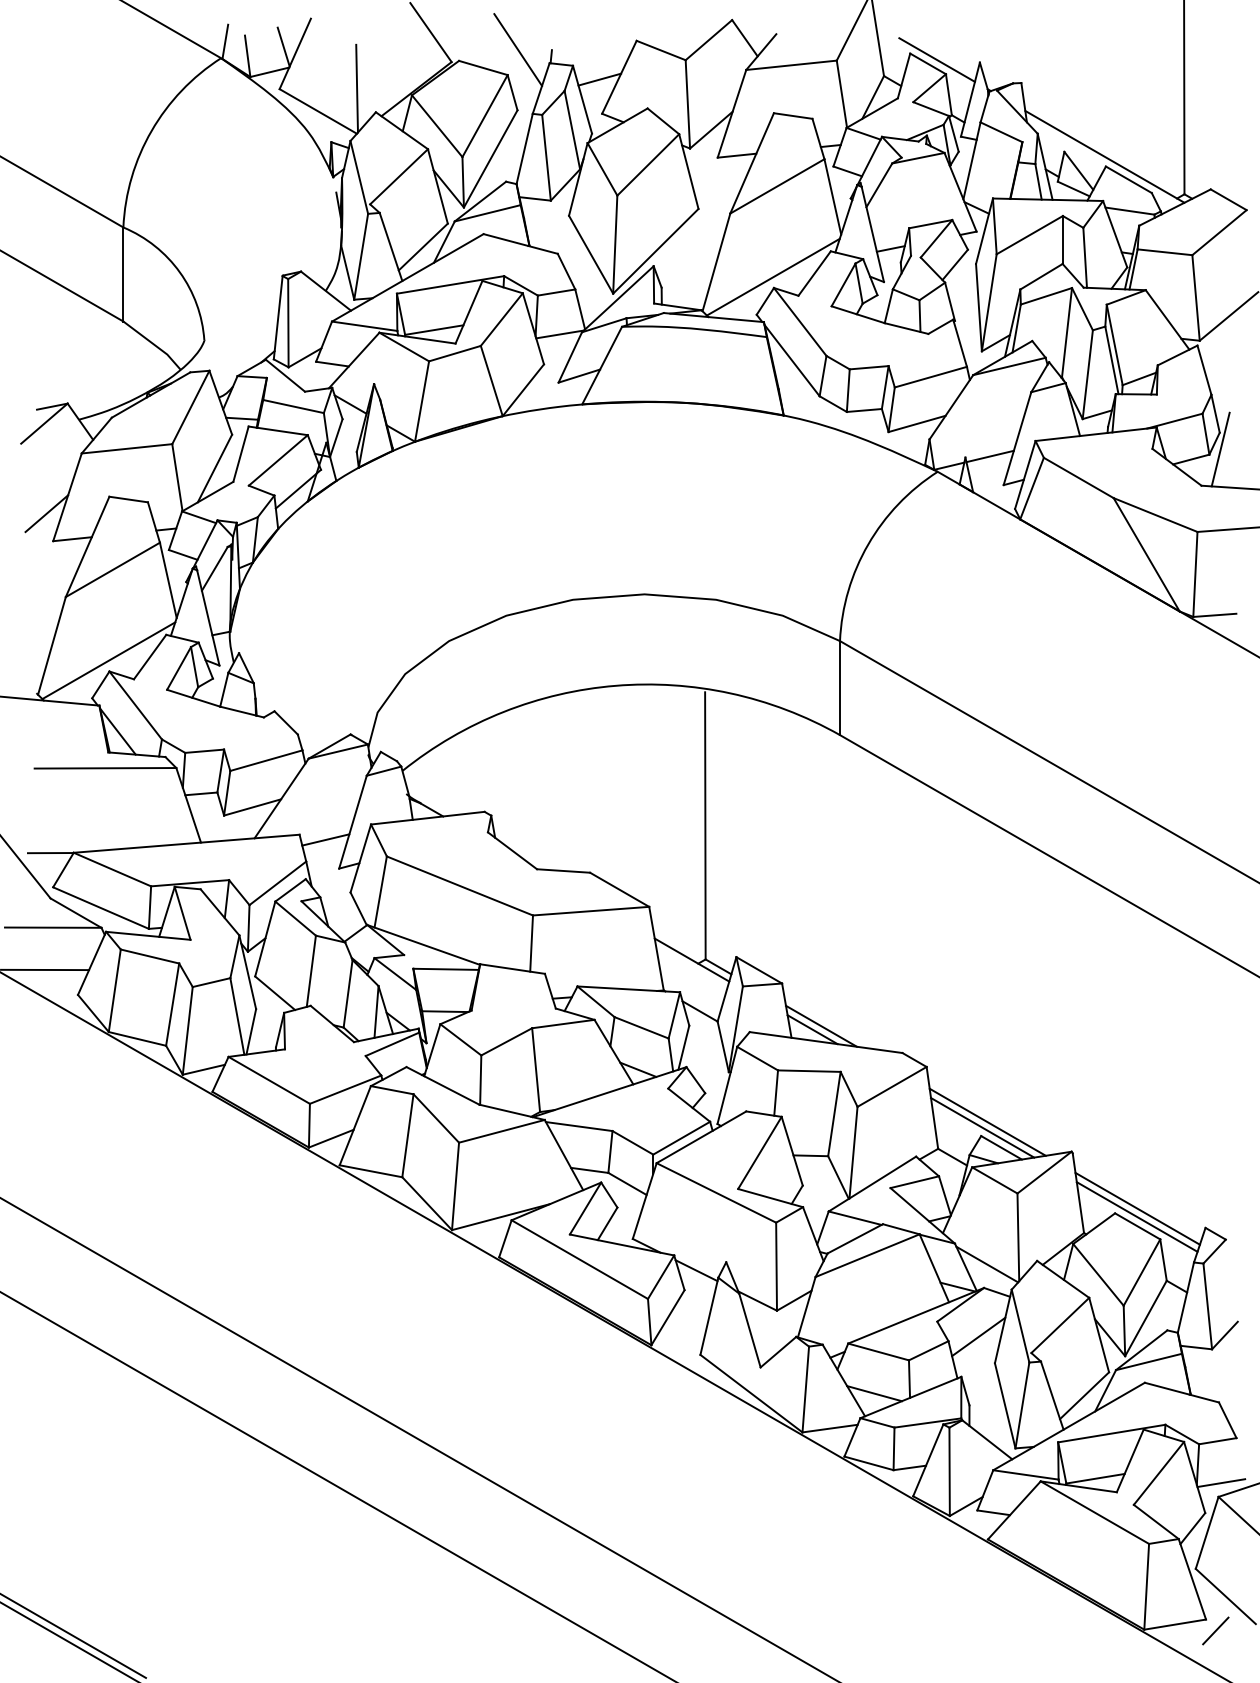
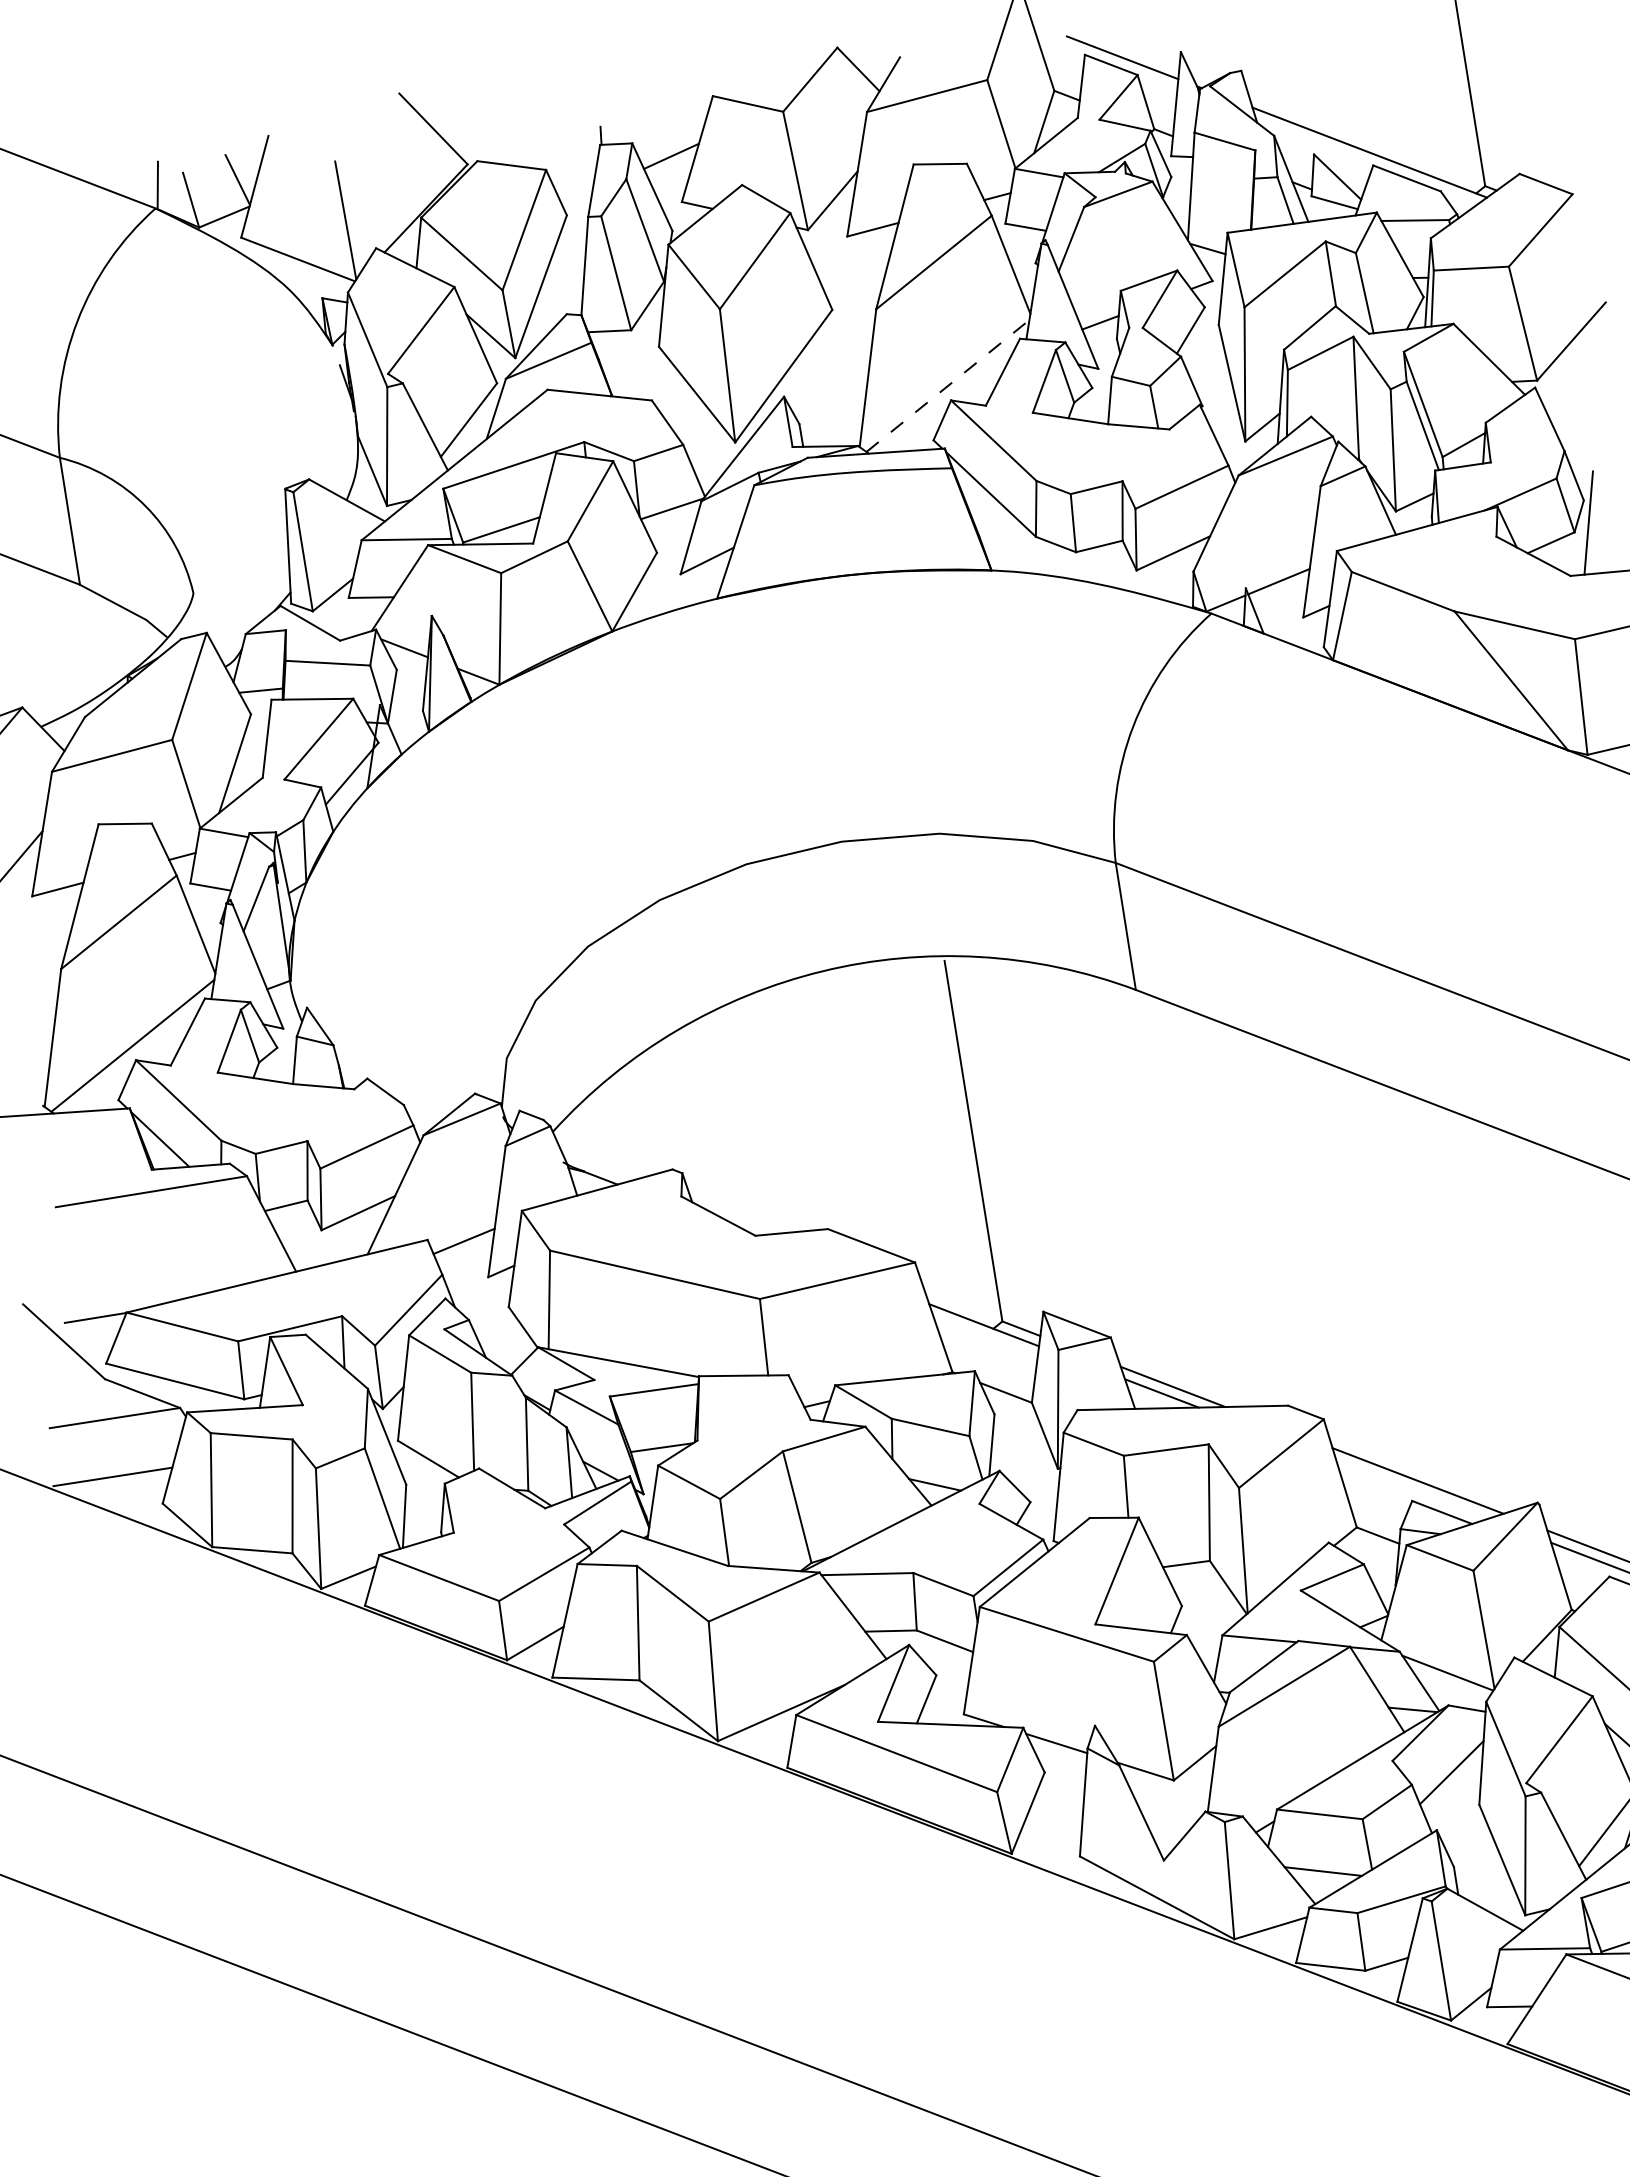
line: (518, 49) -> (555, 133), removed
line: (773, 277) -> (948, 386), solid -> dashed
line: (982, 1127) -> (1412, 1489), removed

